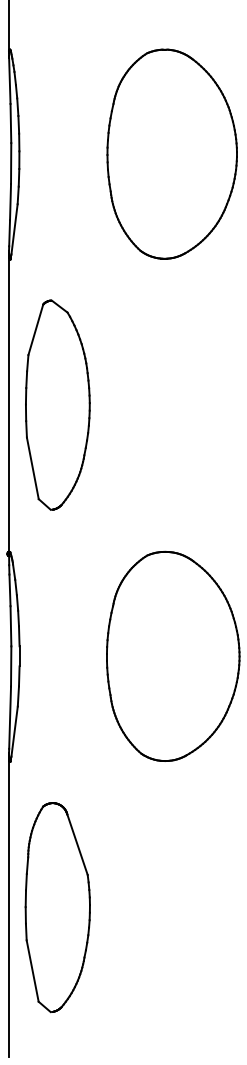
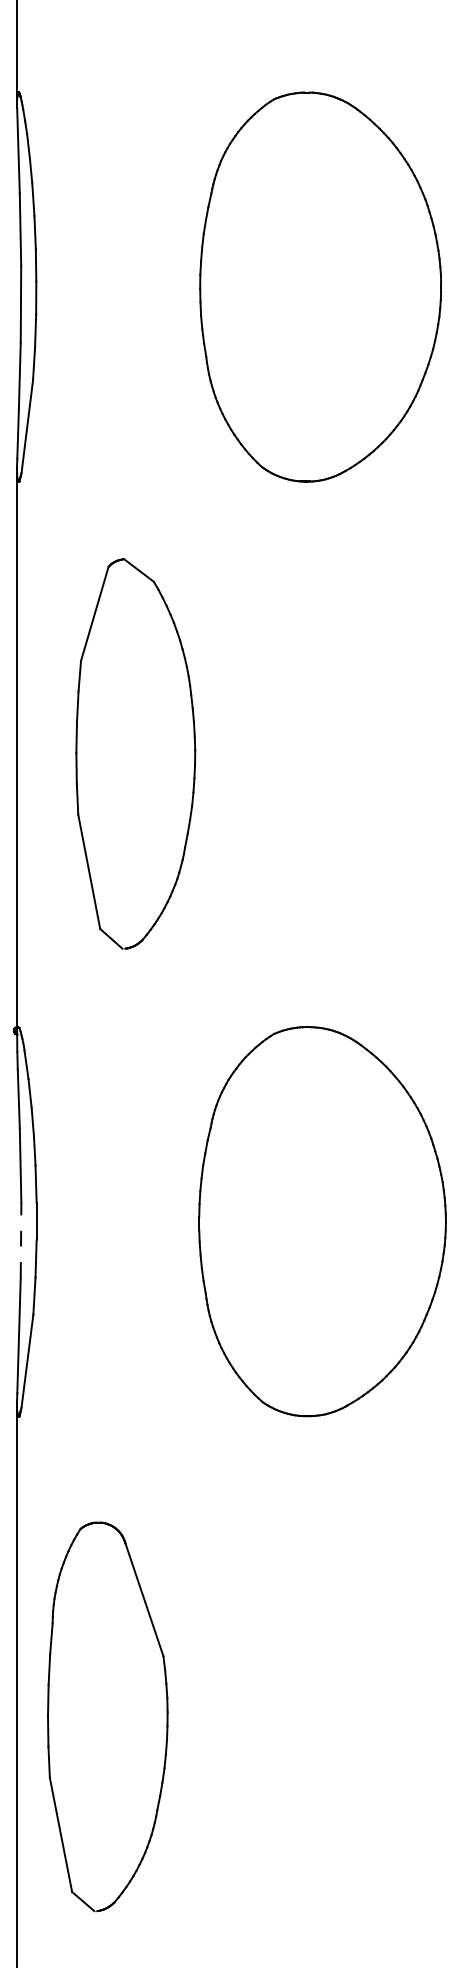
part: (57, 404) -> (135, 752), moved
line: (11, 665) -> (21, 1238), solid -> dashed
part: (57, 907) -> (107, 1716), moved

